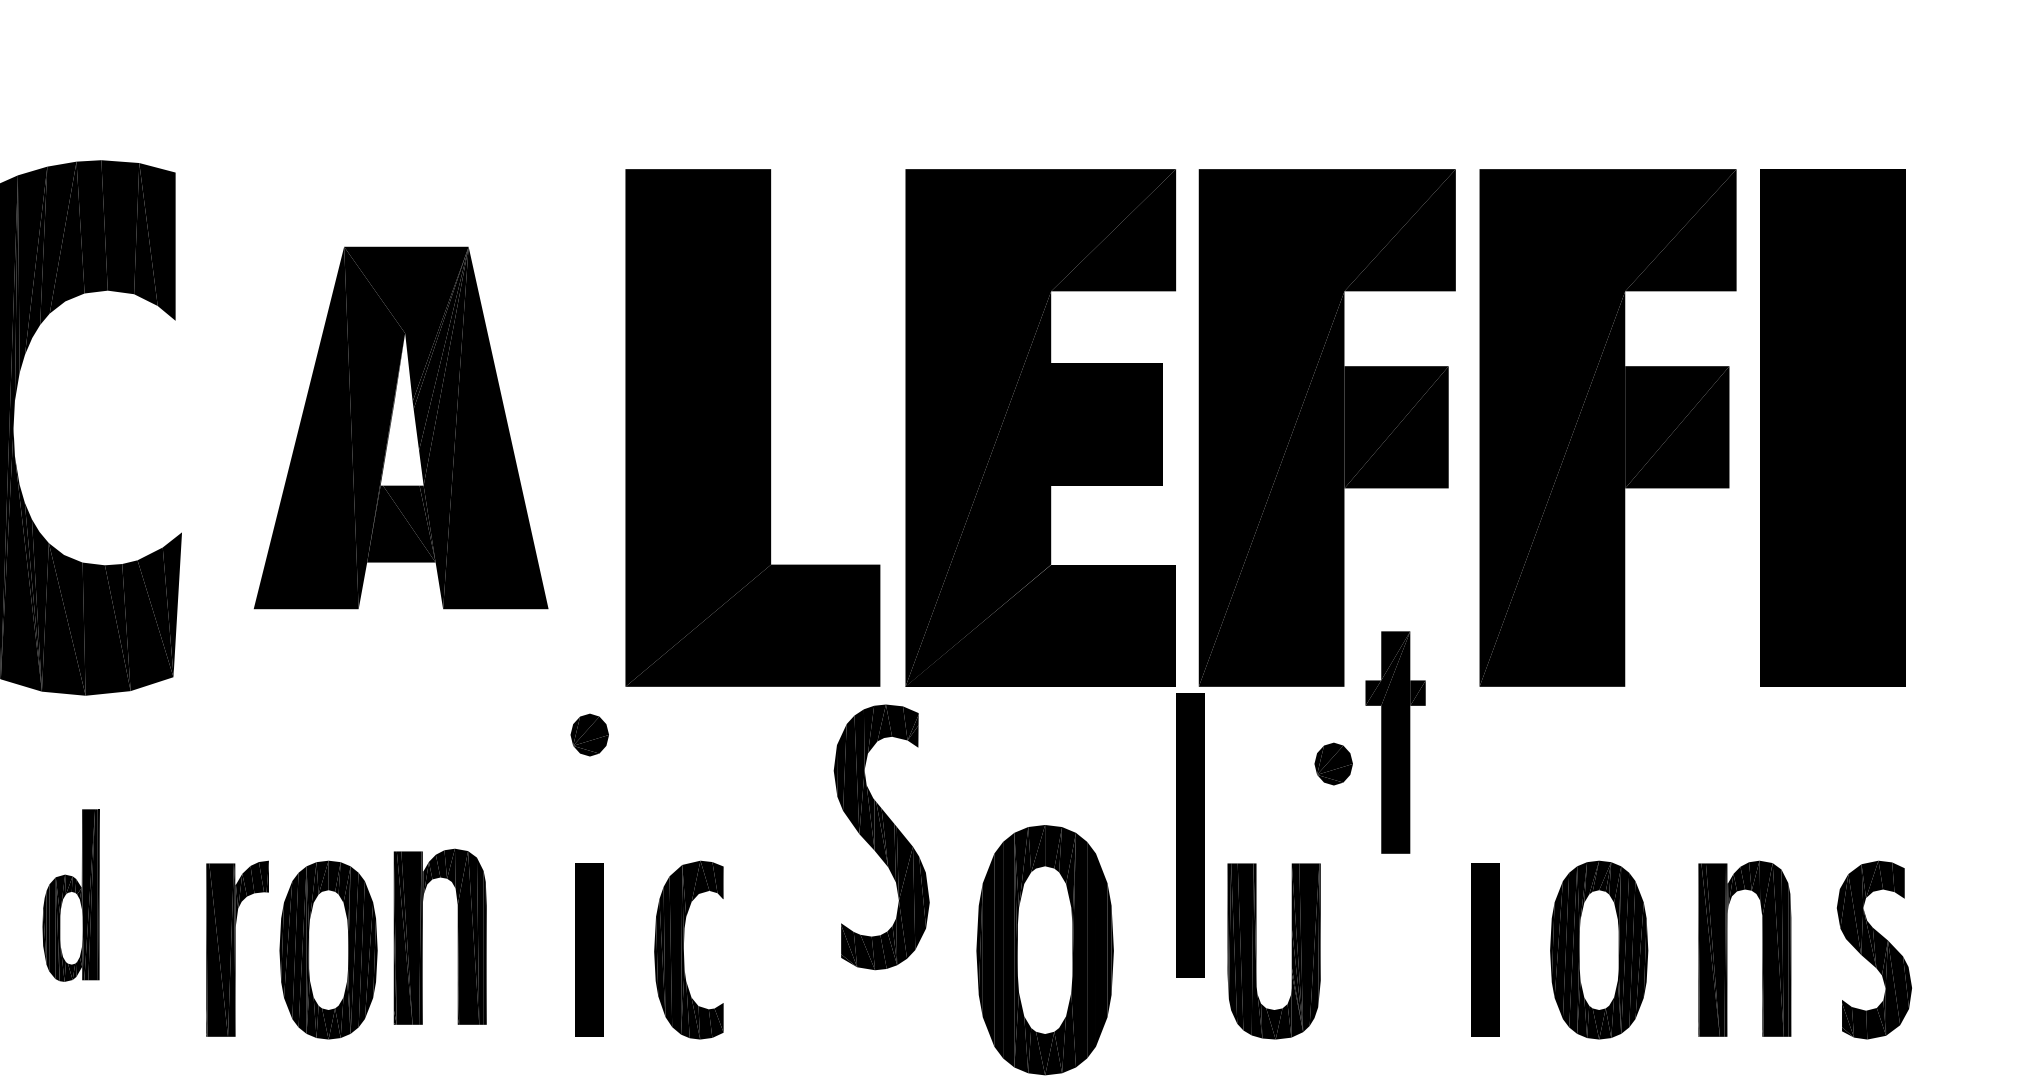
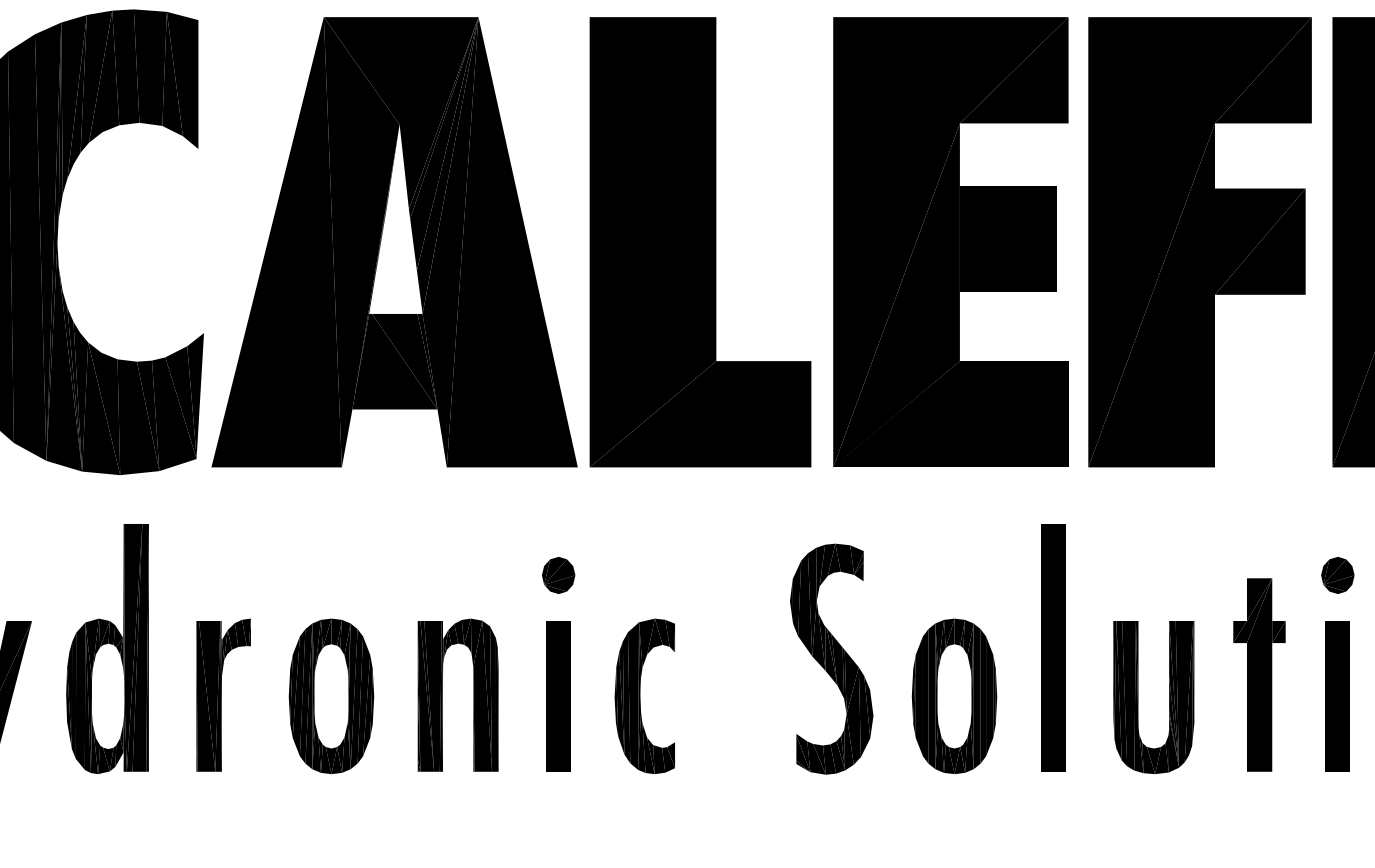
part: (400, 427) -> (394, 241), size x1.43
part: (589, 734) -> (558, 574), moved
part: (1395, 742) -> (1259, 674), moved
part: (1333, 763) -> (1337, 574), moved
part: (1190, 835) -> (1053, 648), moved
part: (881, 837) -> (831, 659), moved
part: (70, 895) -> (107, 648), size x1.67
part: (422, 936) -> (442, 694), moved
part: (237, 948) -> (223, 694), moved
part: (1044, 949) -> (954, 695), size x0.71

